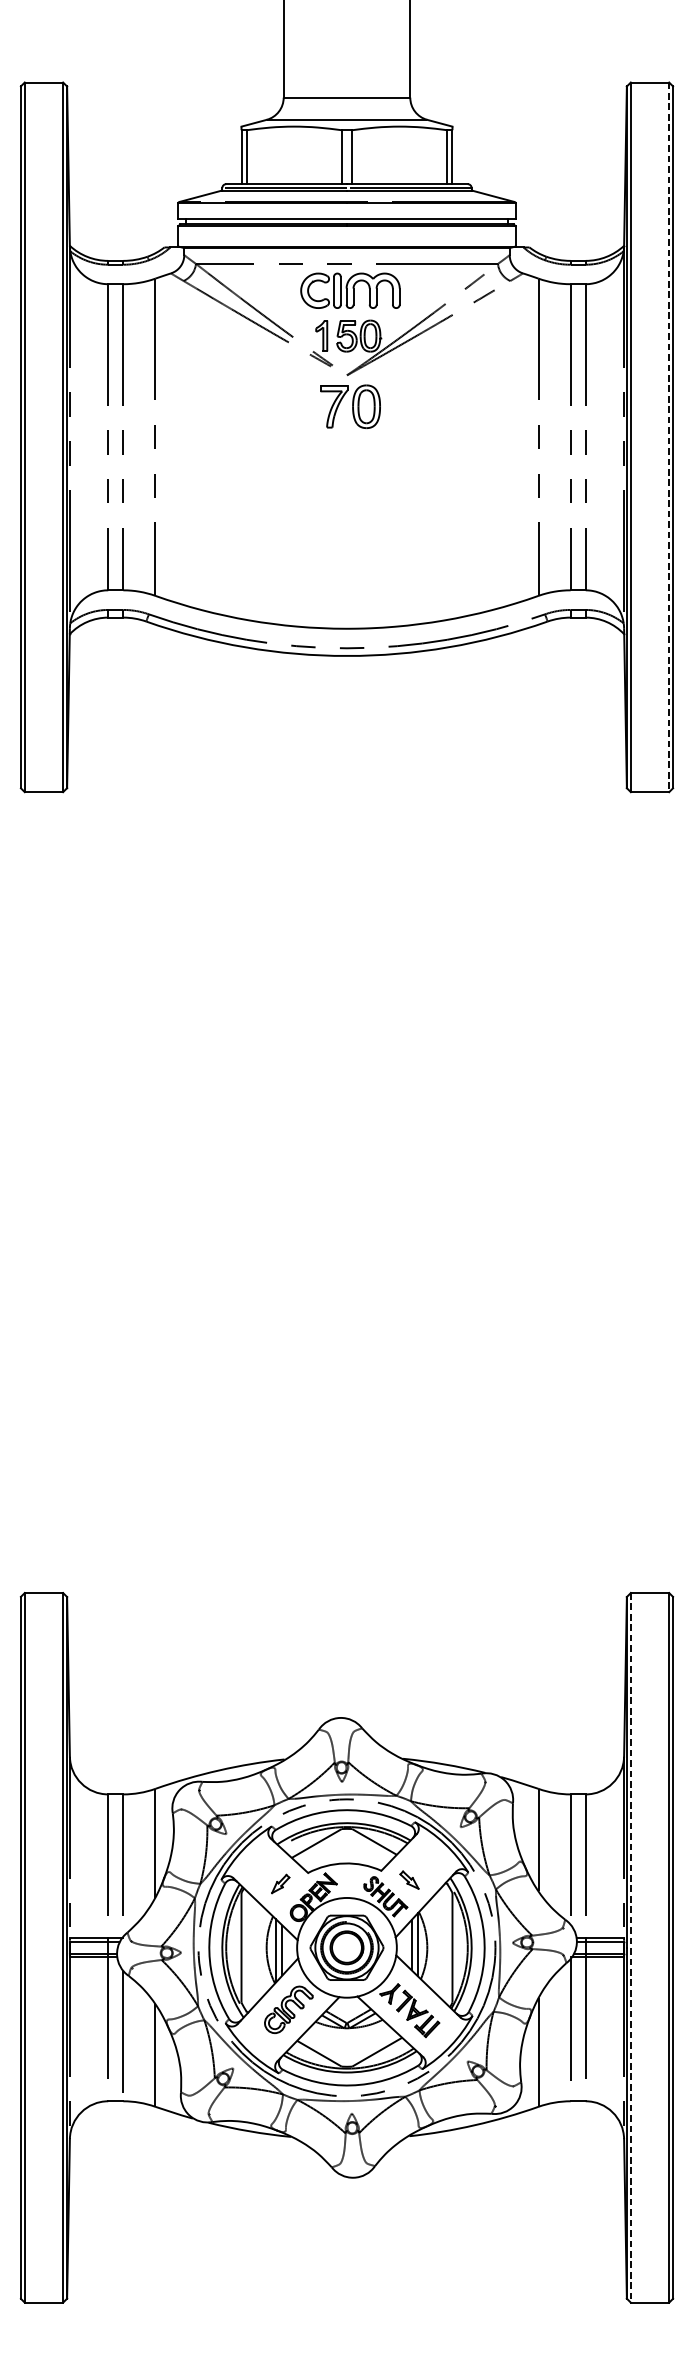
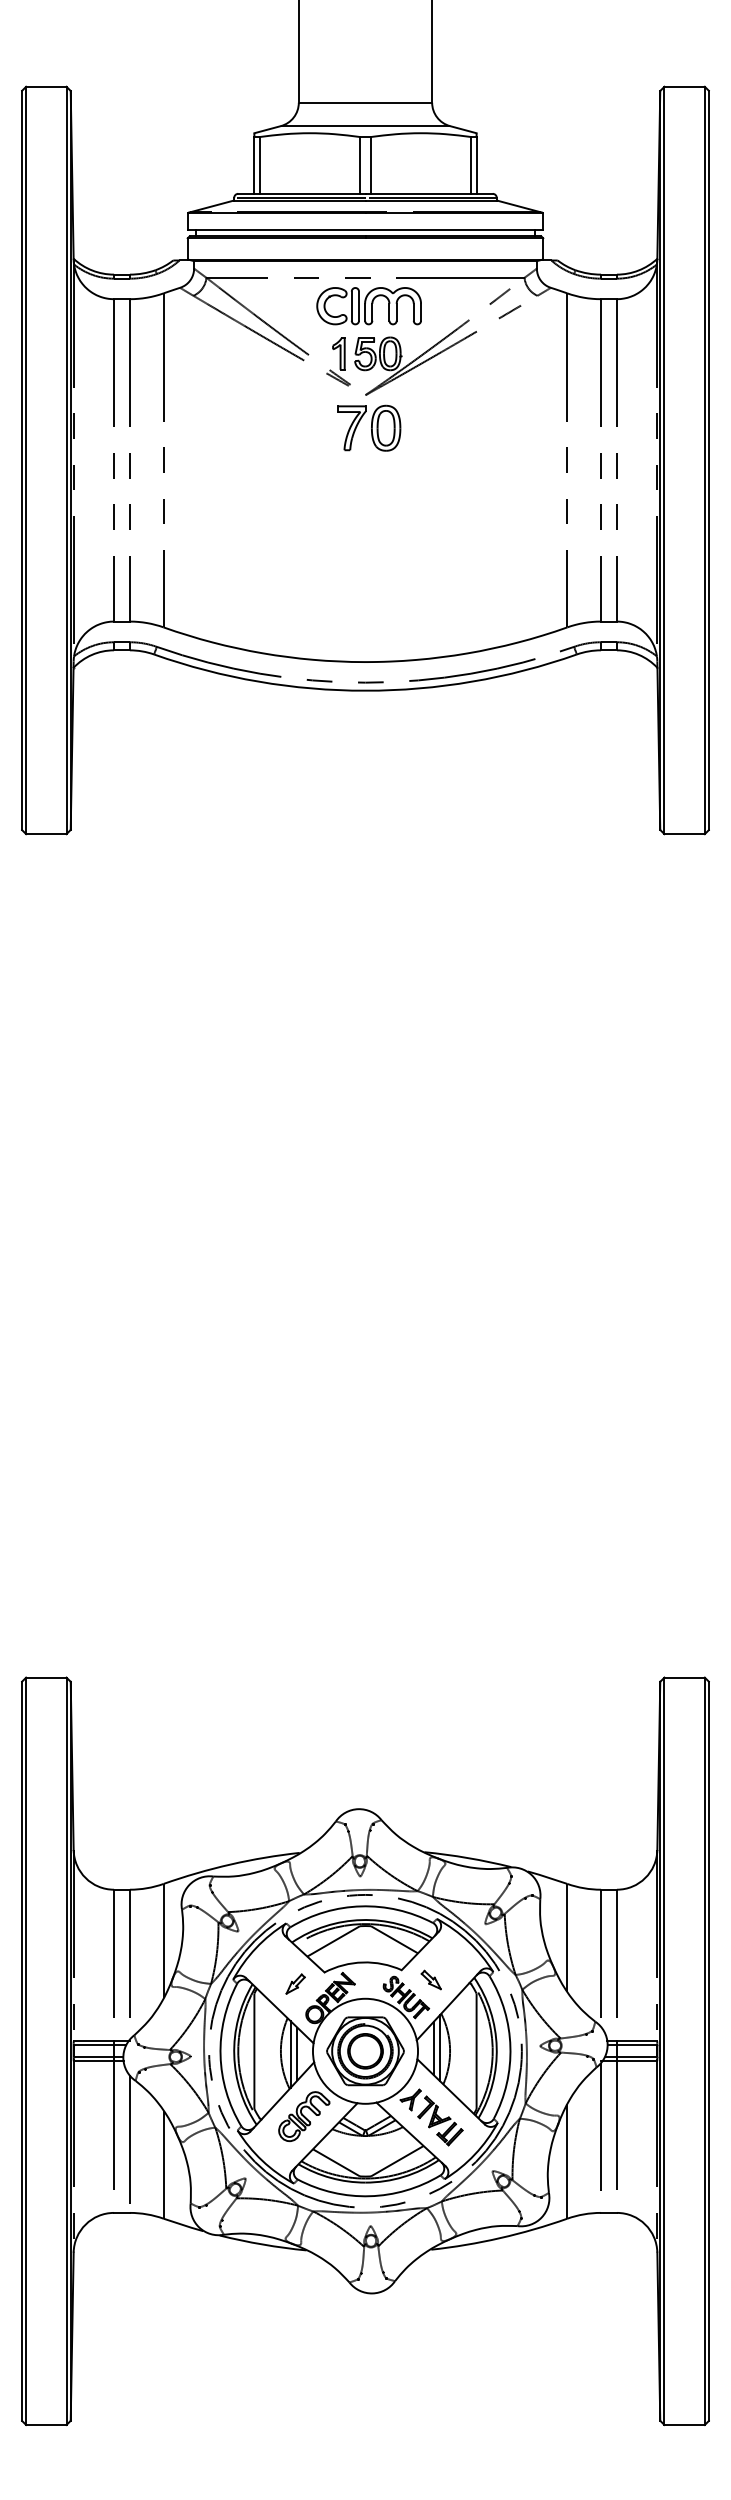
line: (668, 437) -> (704, 460), dashed -> solid
line: (630, 1948) -> (664, 2051), dashed -> solid

